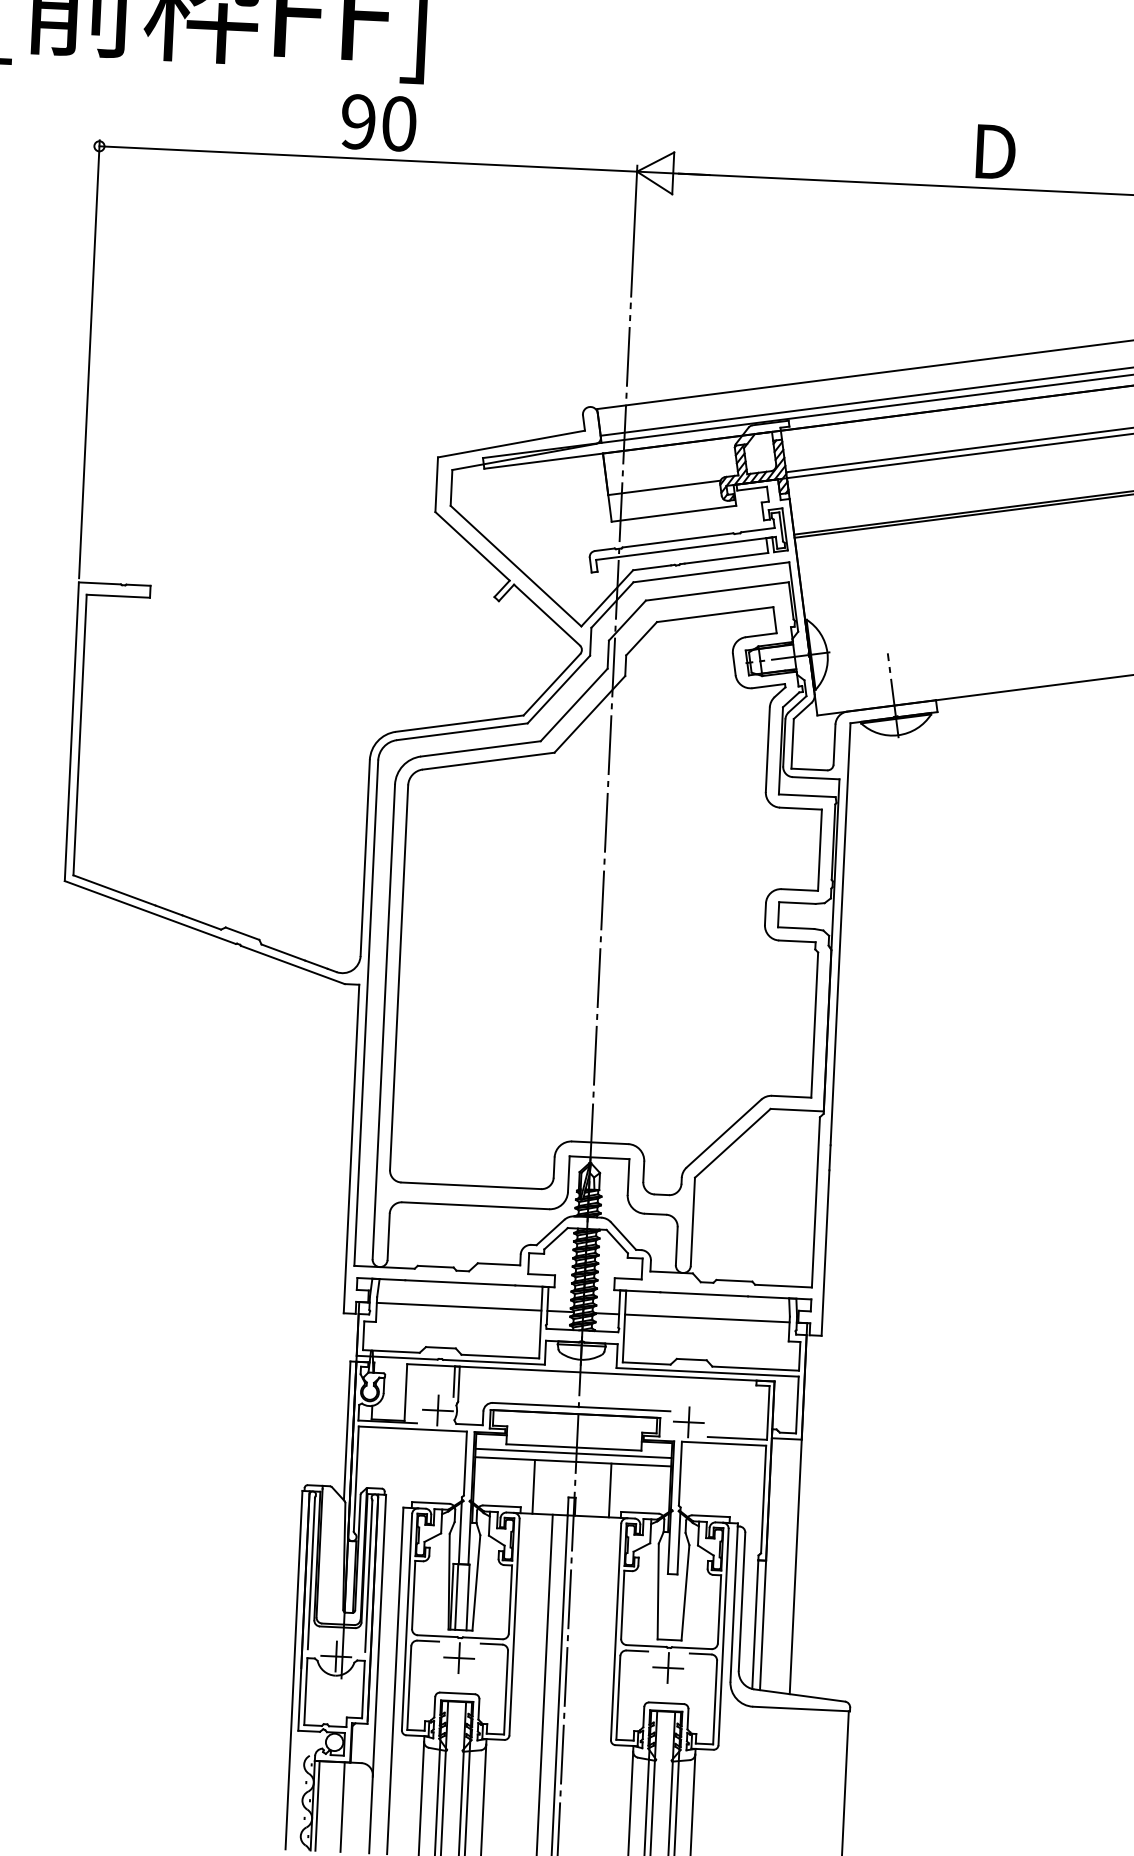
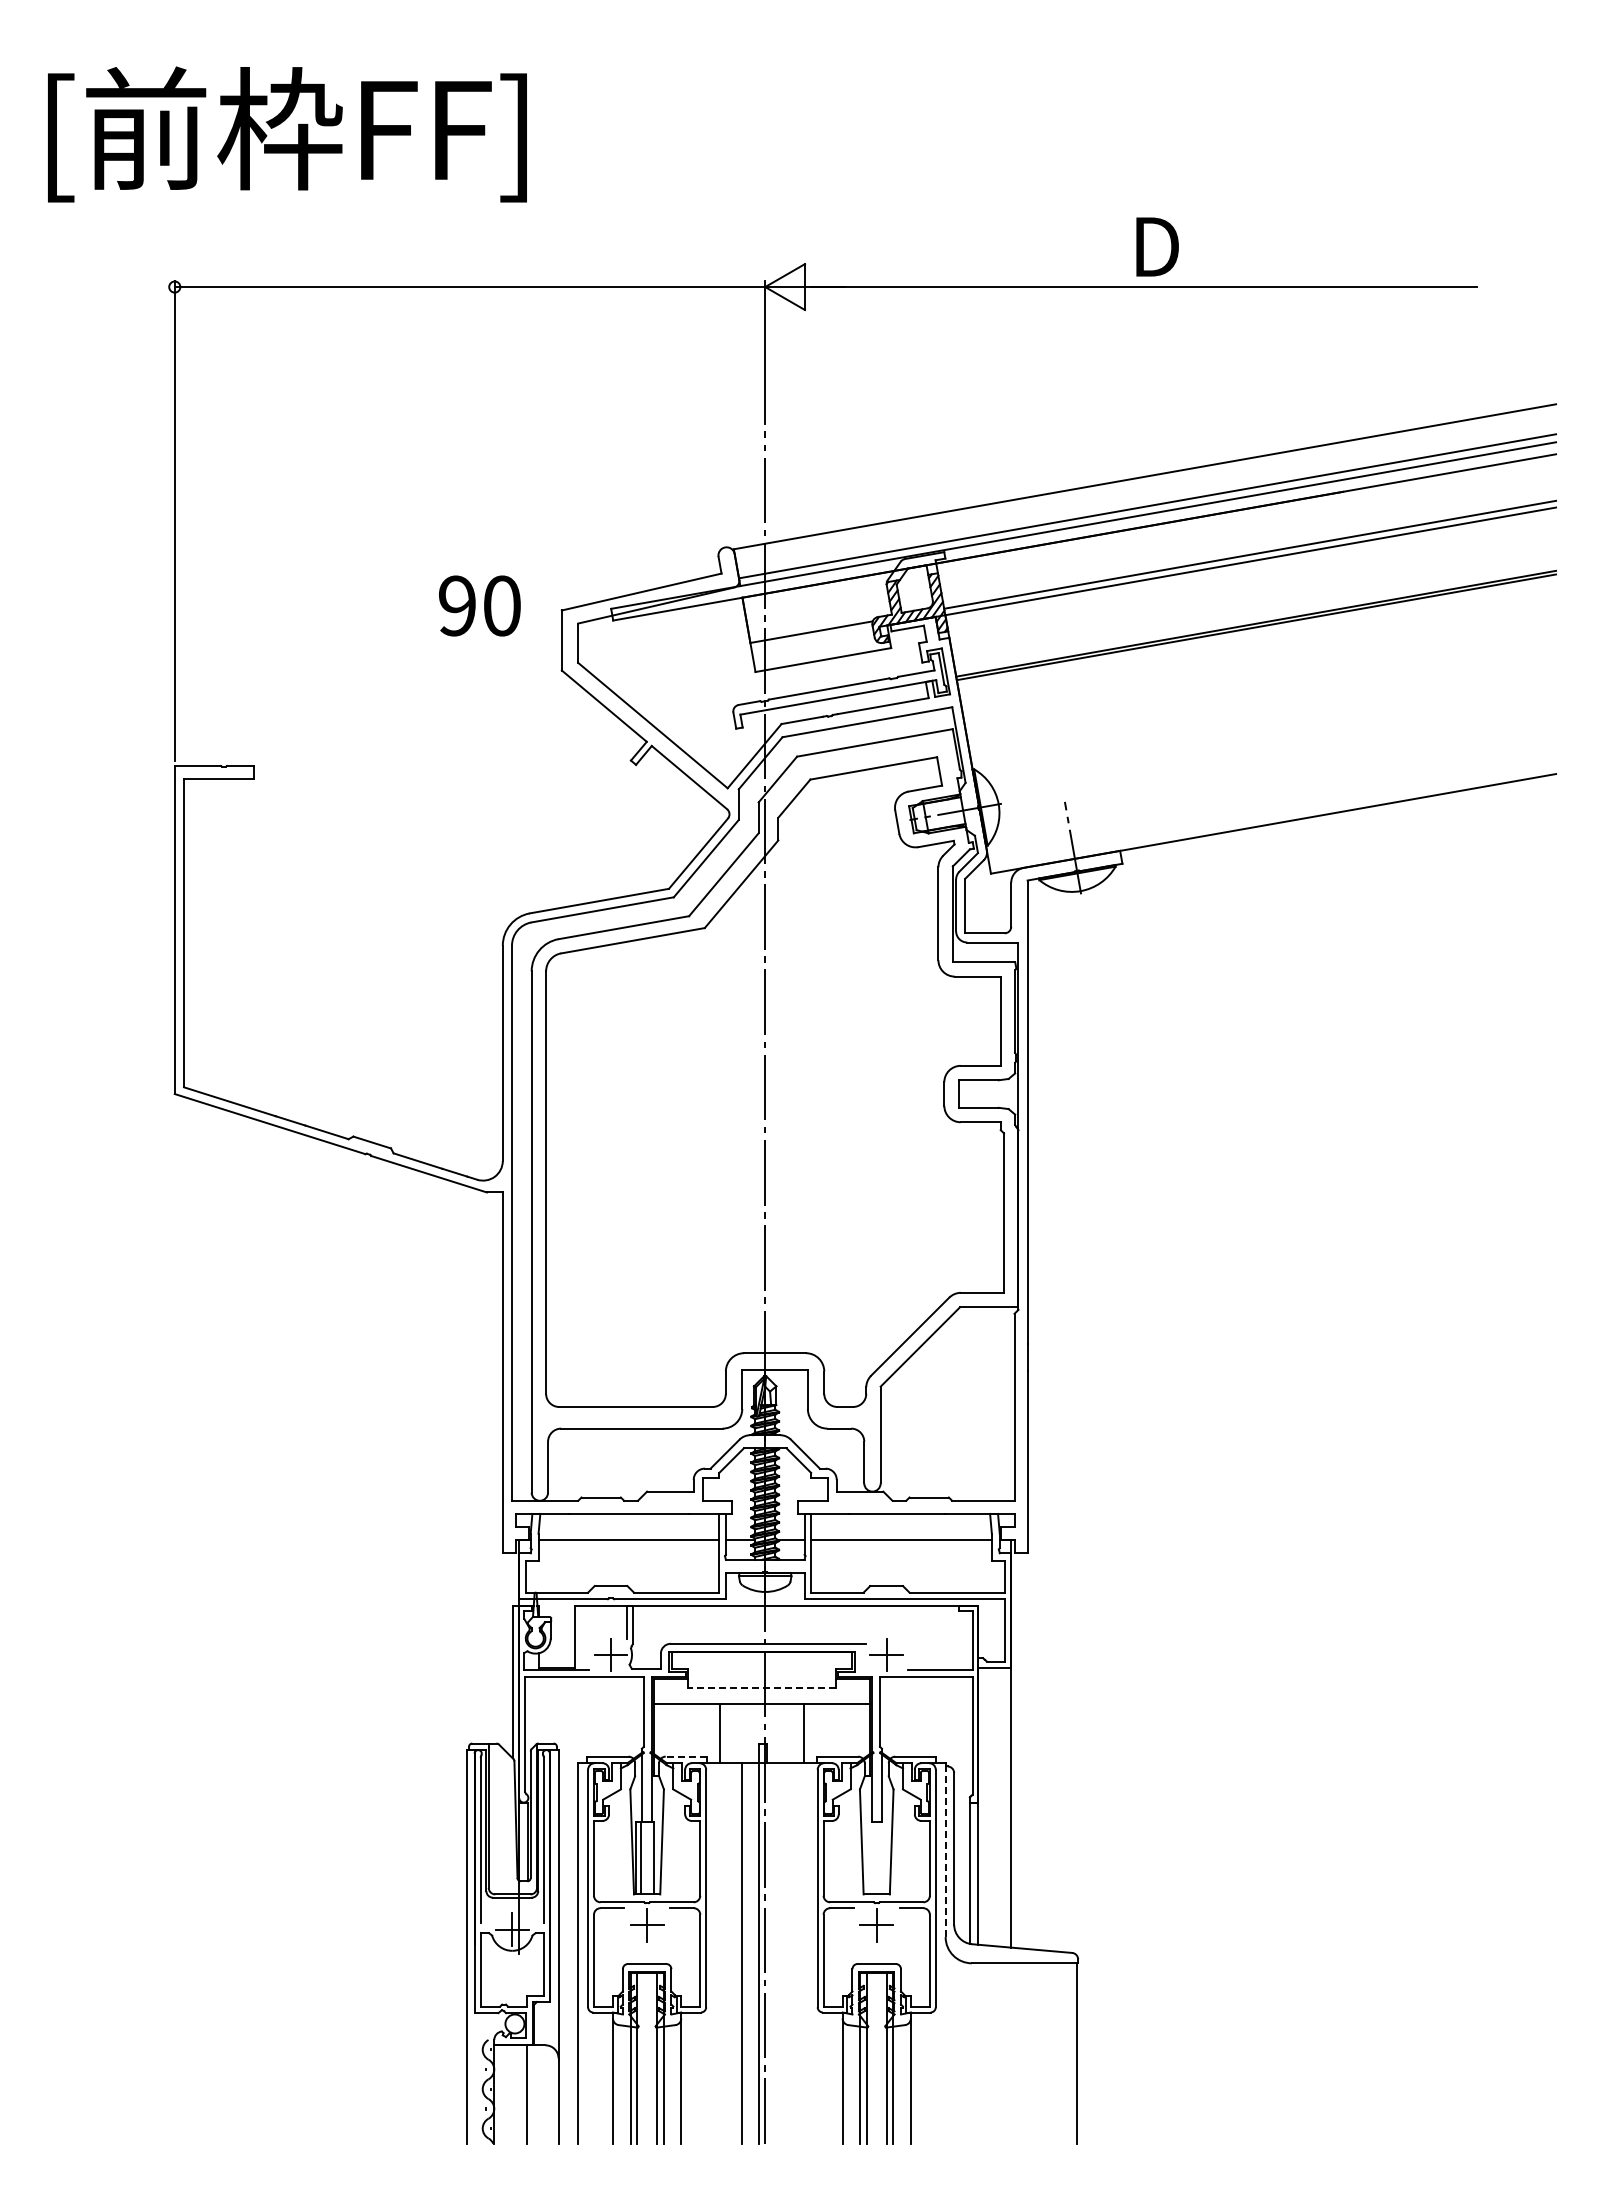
text: (378, 122) -> (479, 605), moved
line: (573, 1447) -> (761, 1688), solid -> dashed
line: (573, 1452) -> (761, 1694), removed
line: (502, 1506) -> (686, 1756), solid -> dashed
line: (734, 1603) -> (945, 1851), solid -> dashed
line: (317, 1805) -> (499, 2094), removed

